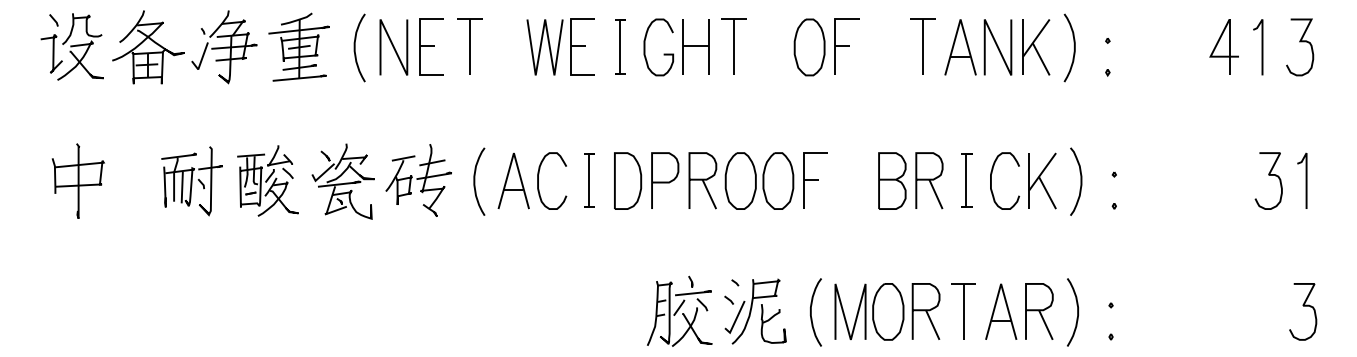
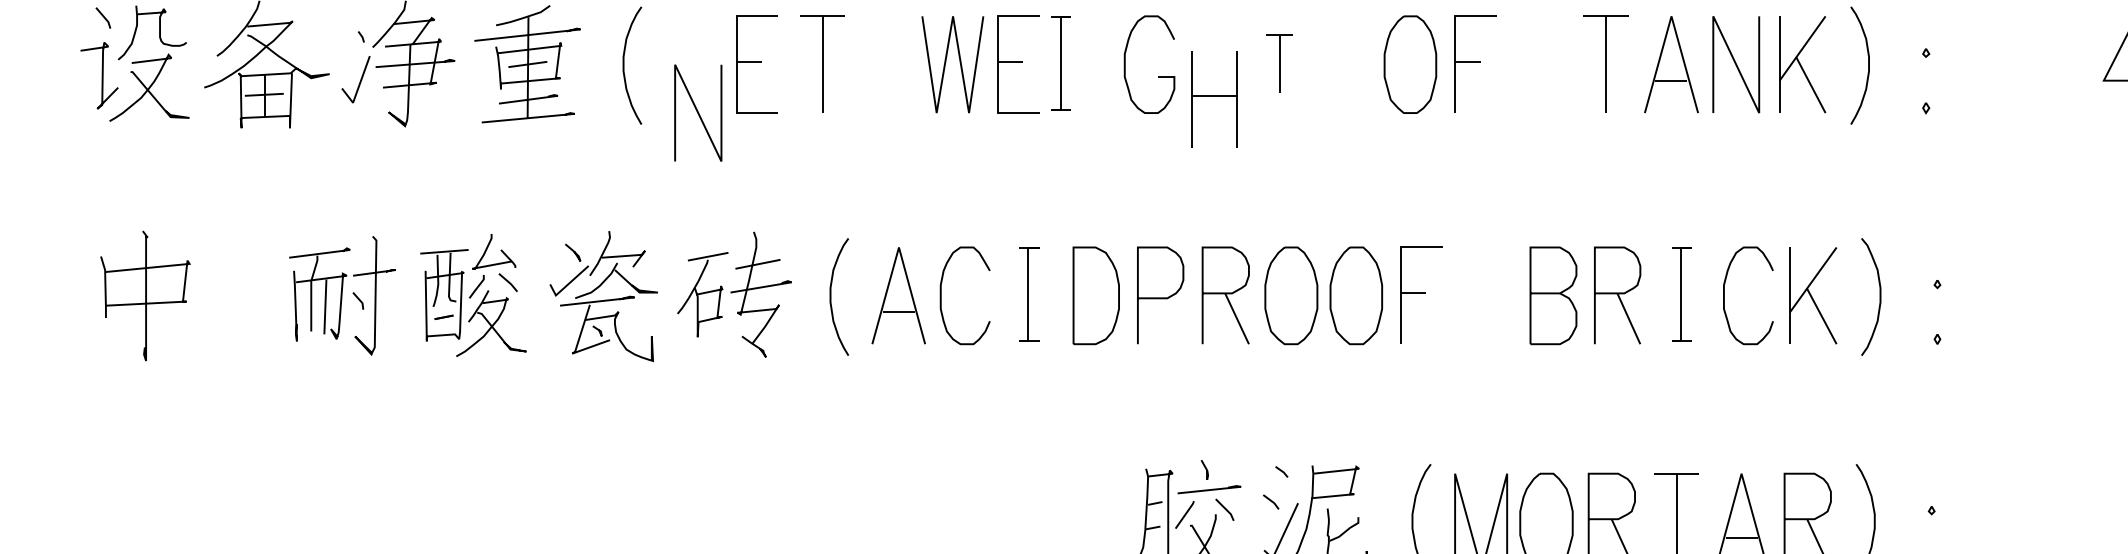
curve: (620, 46) -> (1060, 63), moved
part: (695, 46) -> (1212, 97), moved
part: (733, 46) -> (1278, 63), size x0.6
line: (393, 47) -> (697, 113), moved

